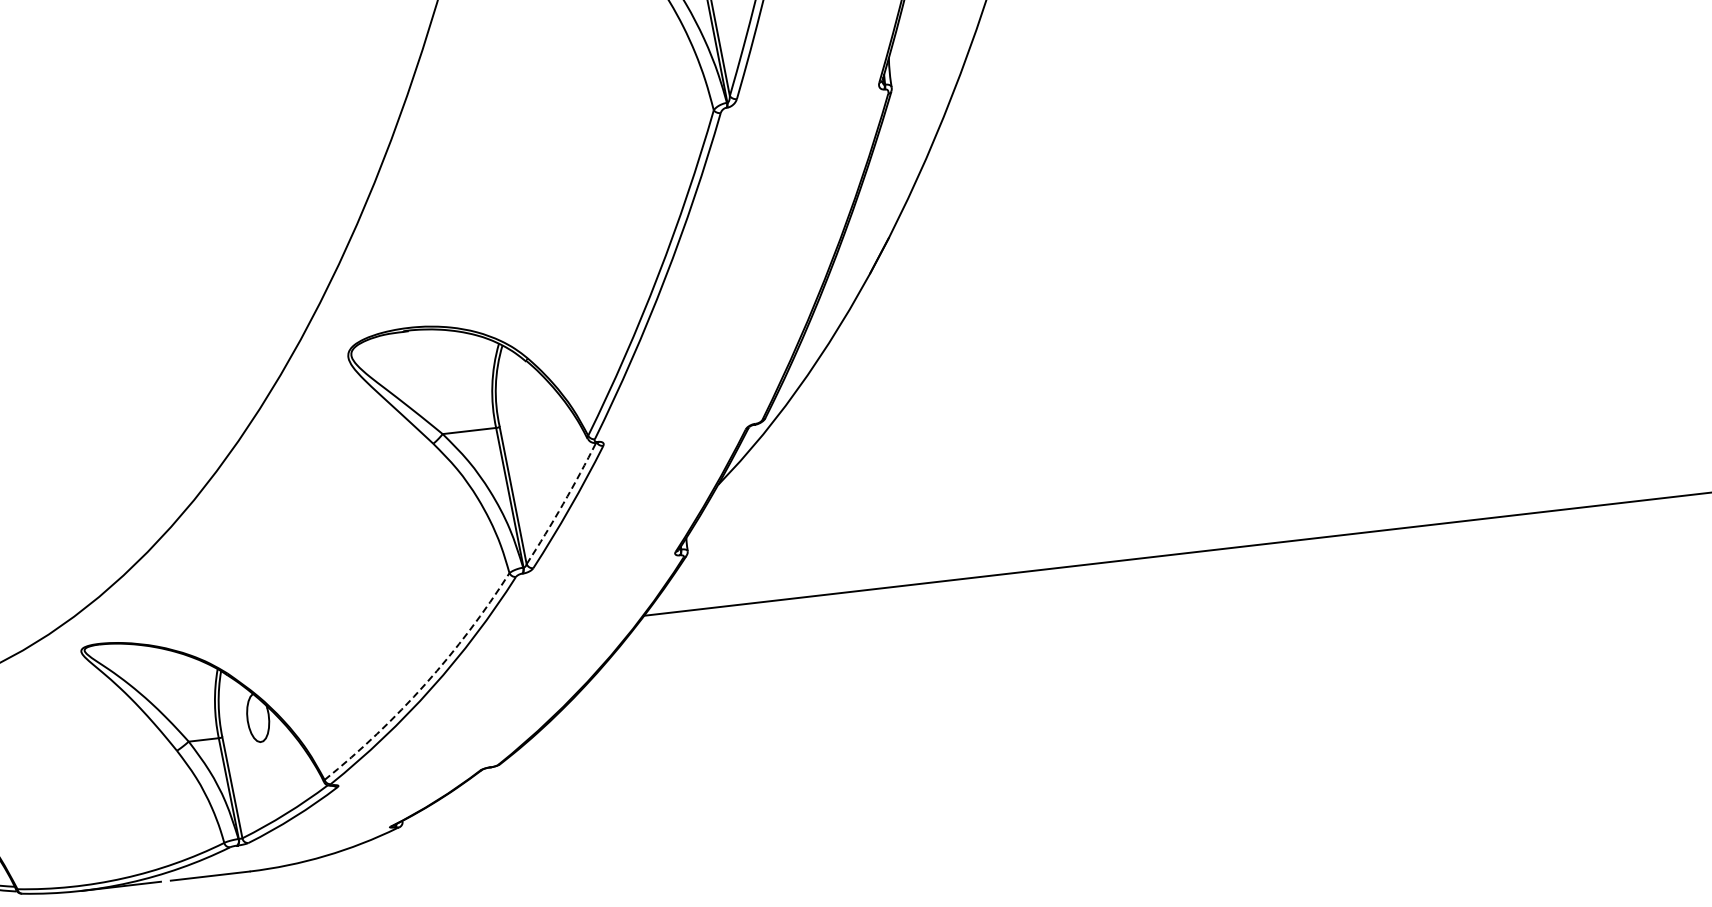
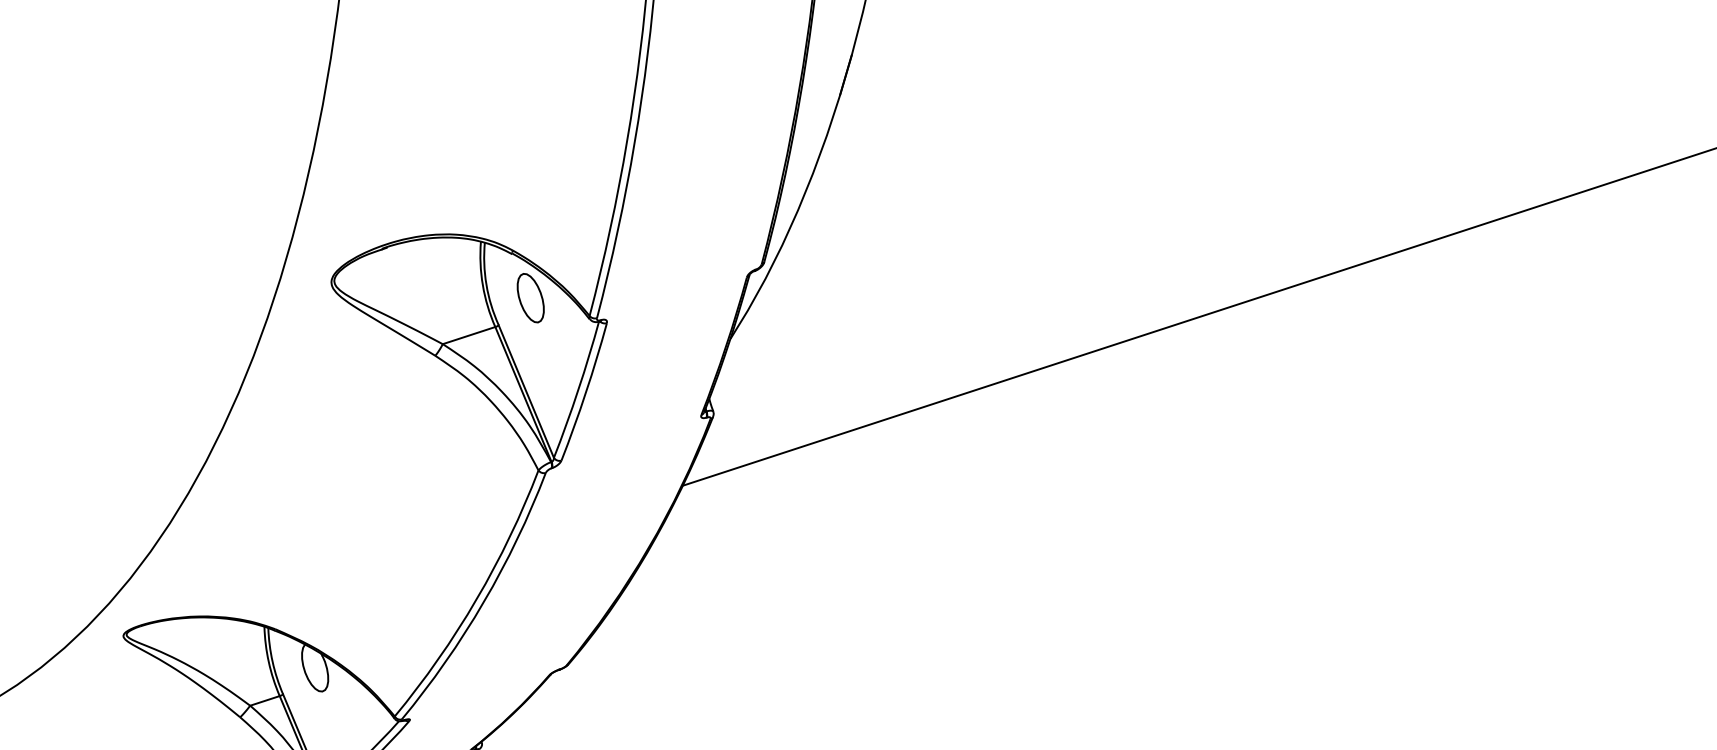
part: (535, 406) -> (530, 297), added
arc: (563, 504) -> (578, 390), dashed -> solid
arc: (425, 684) -> (476, 599), dashed -> solid

